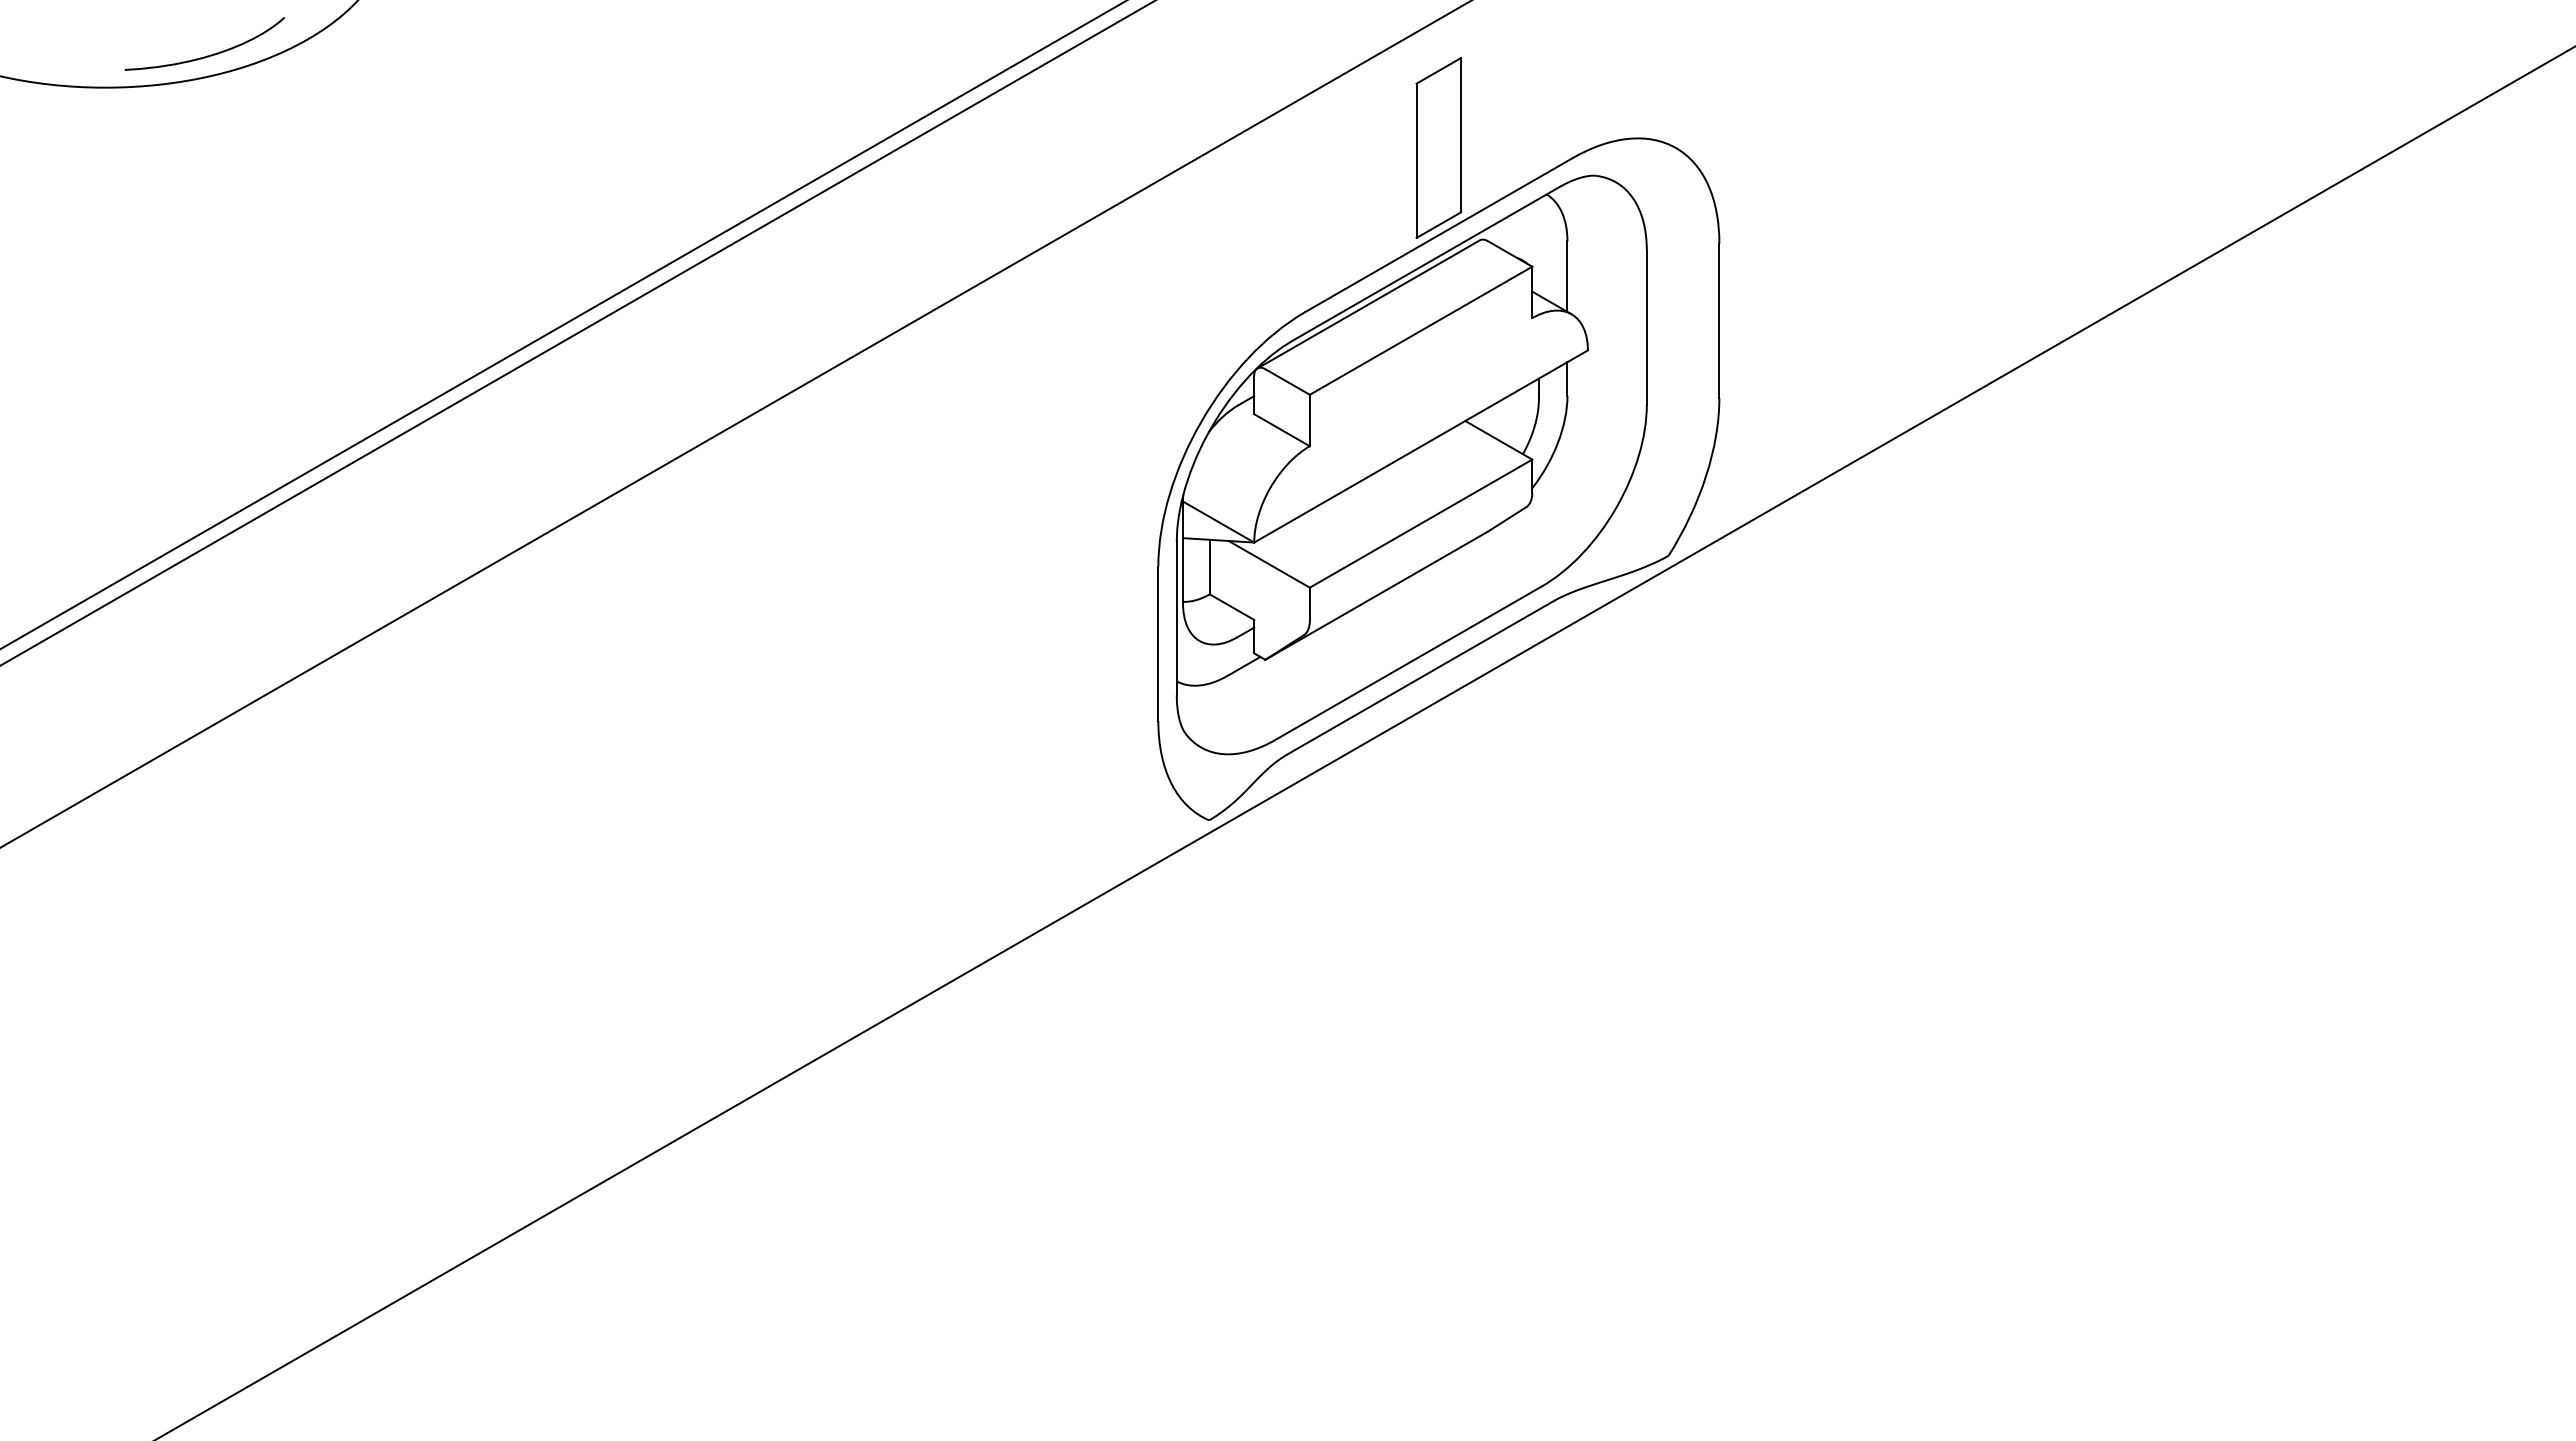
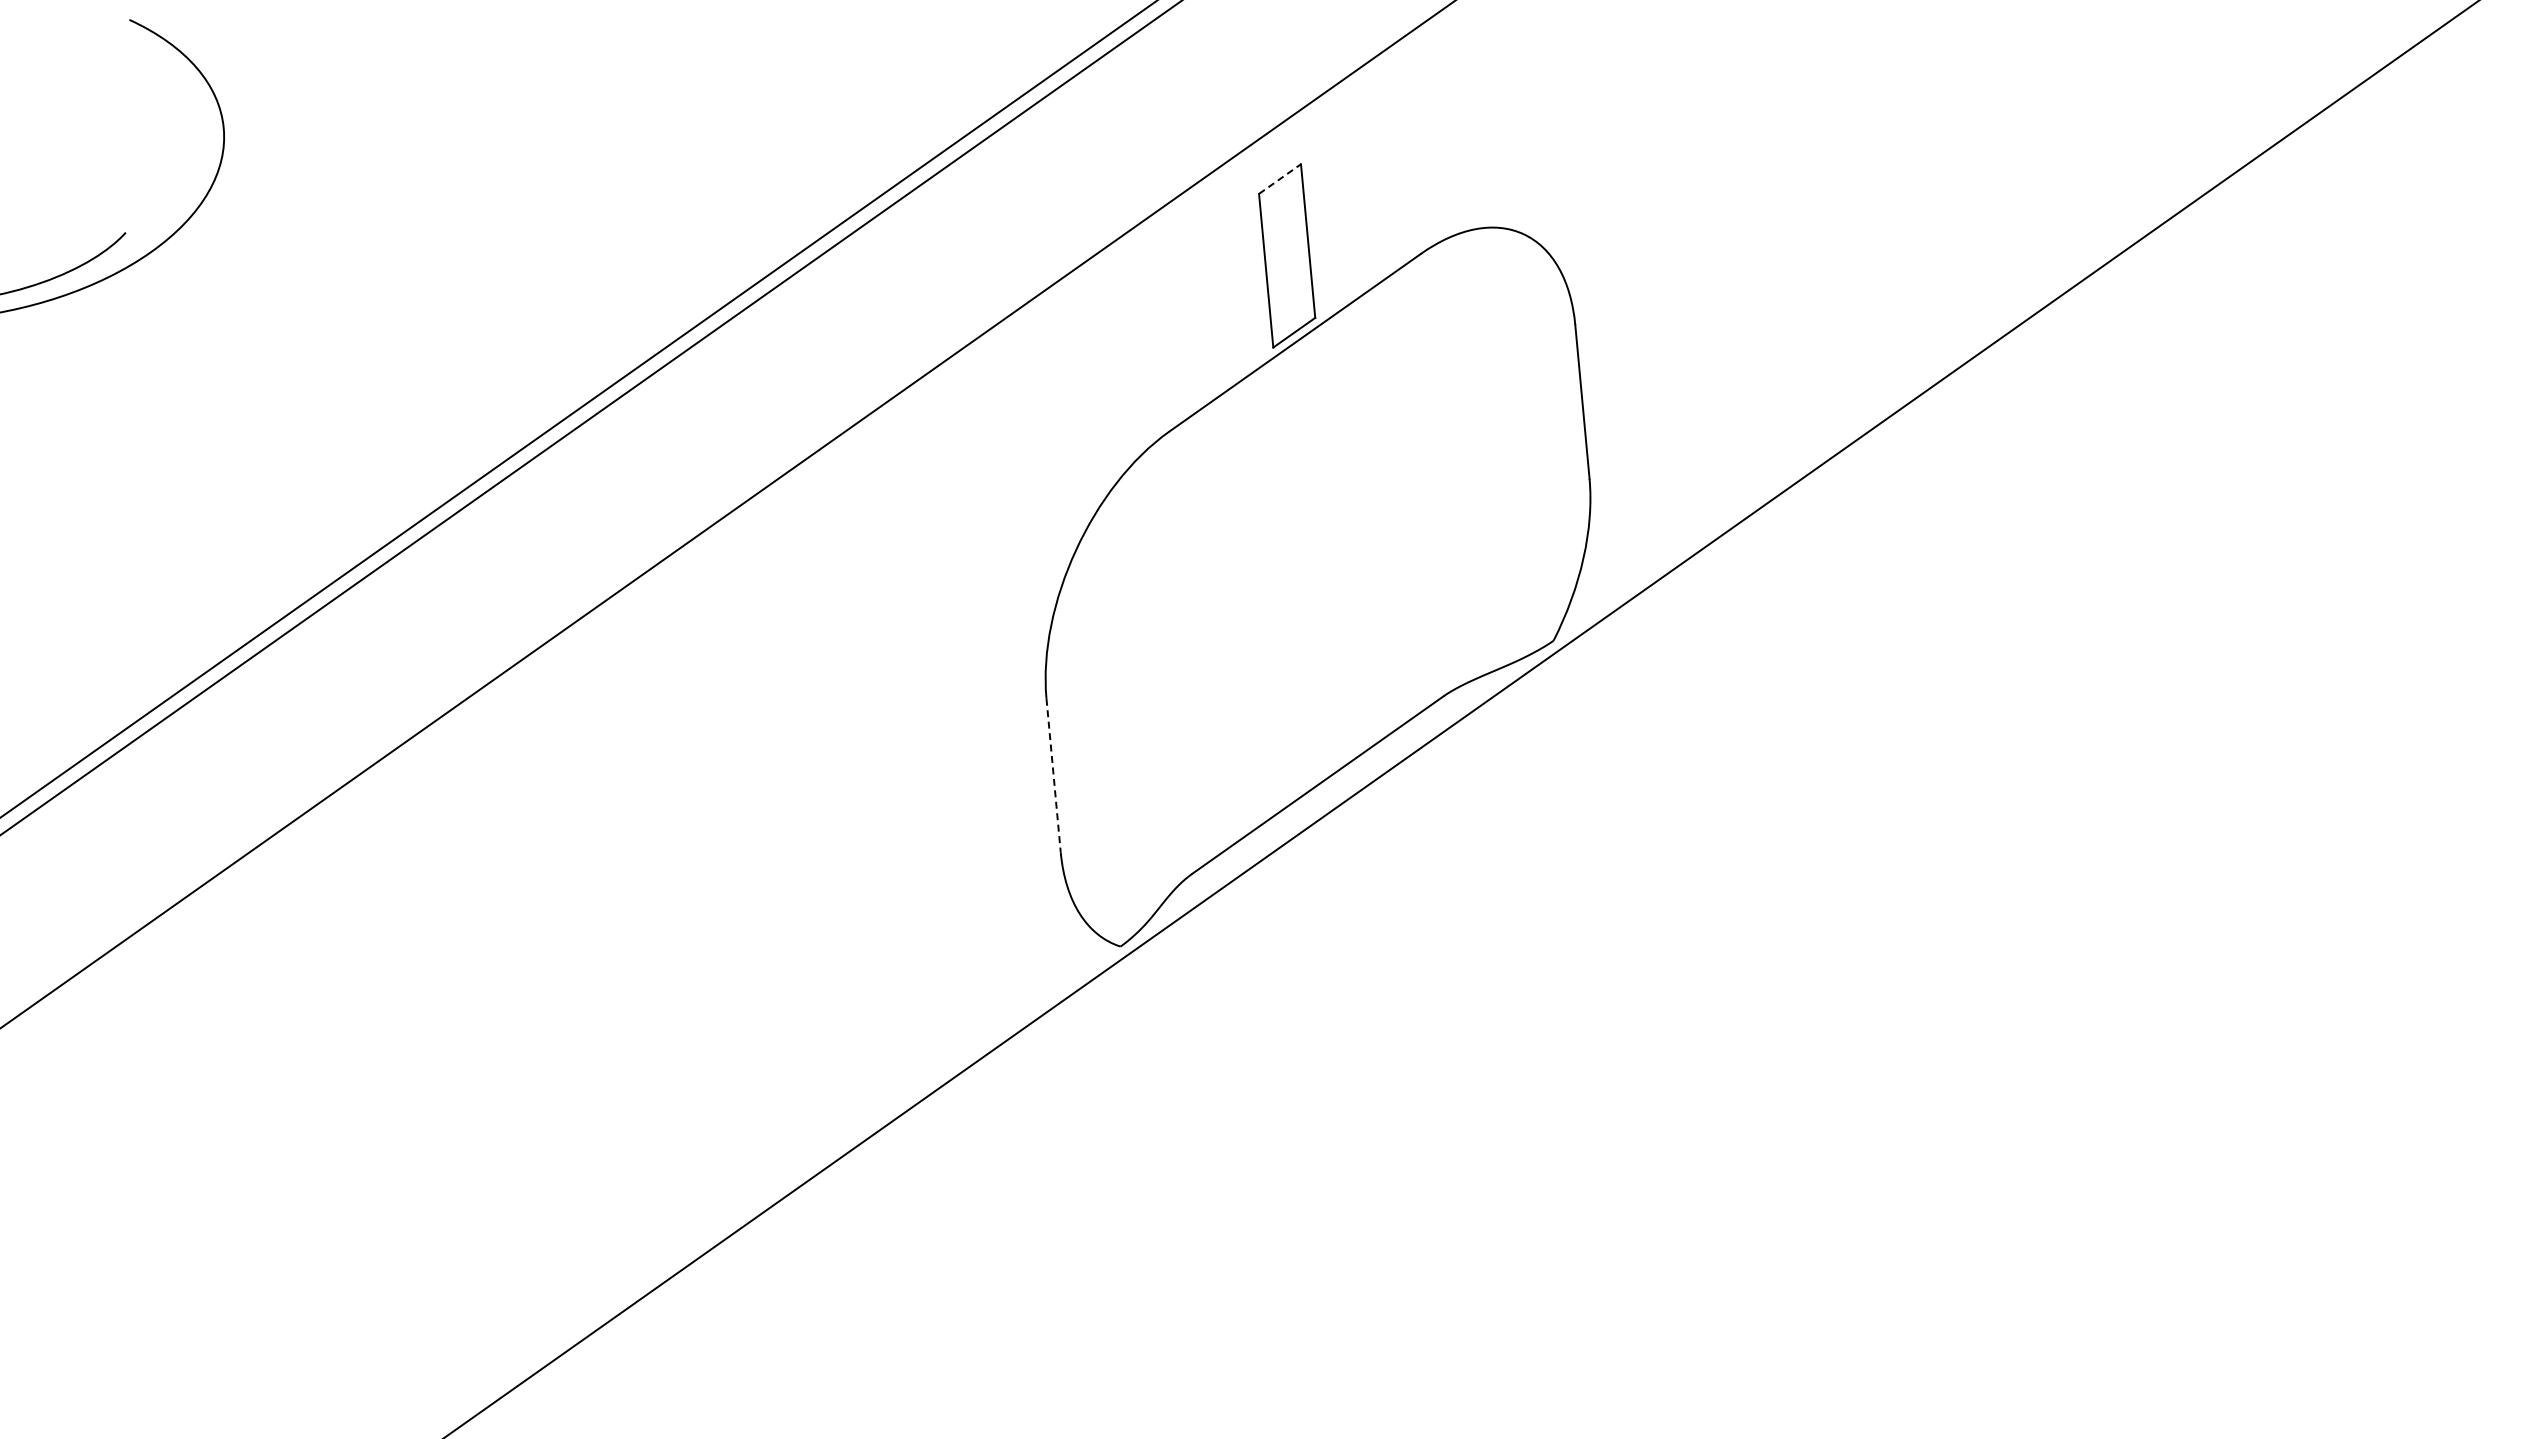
line: (1438, 70) -> (1279, 178), solid -> dashed
part: (1411, 464) -> (1289, 573), removed
line: (1158, 644) -> (1053, 776), solid -> dashed

